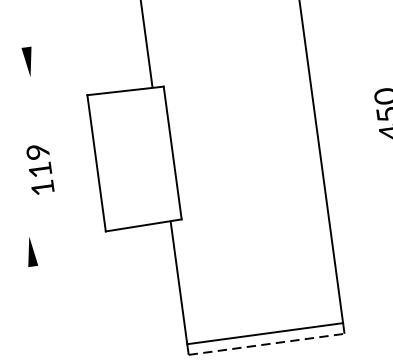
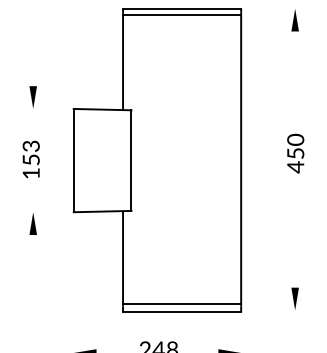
part: (27, 62) -> (32, 97), moved
text: (38, 160) -> (30, 152), 119 -> 153
part: (30, 251) -> (32, 223), moved
line: (267, 344) -> (182, 312), dashed -> solid

